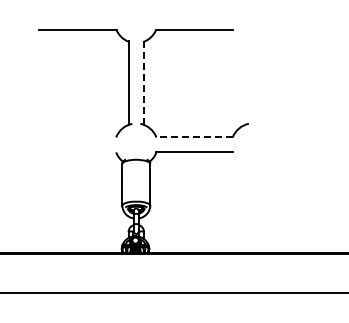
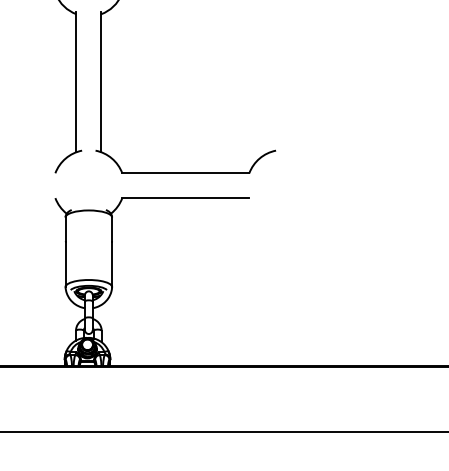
line: (143, 82) -> (100, 81), dashed -> solid
line: (194, 137) -> (185, 173), dashed -> solid

